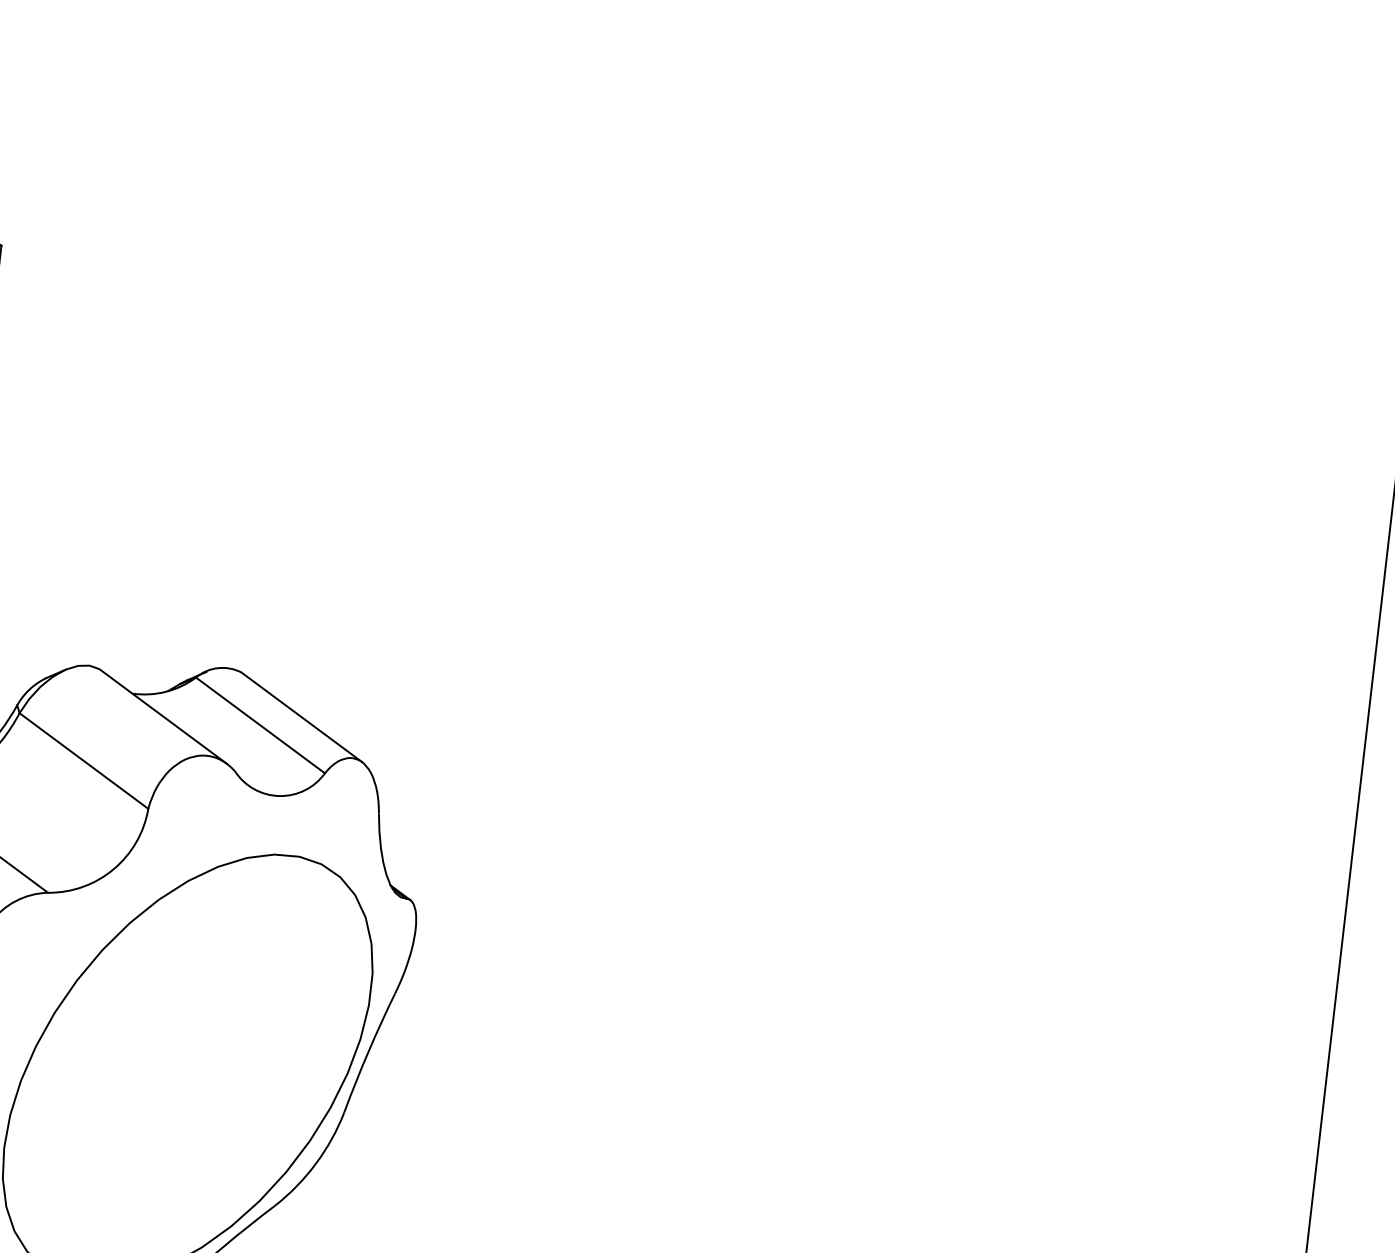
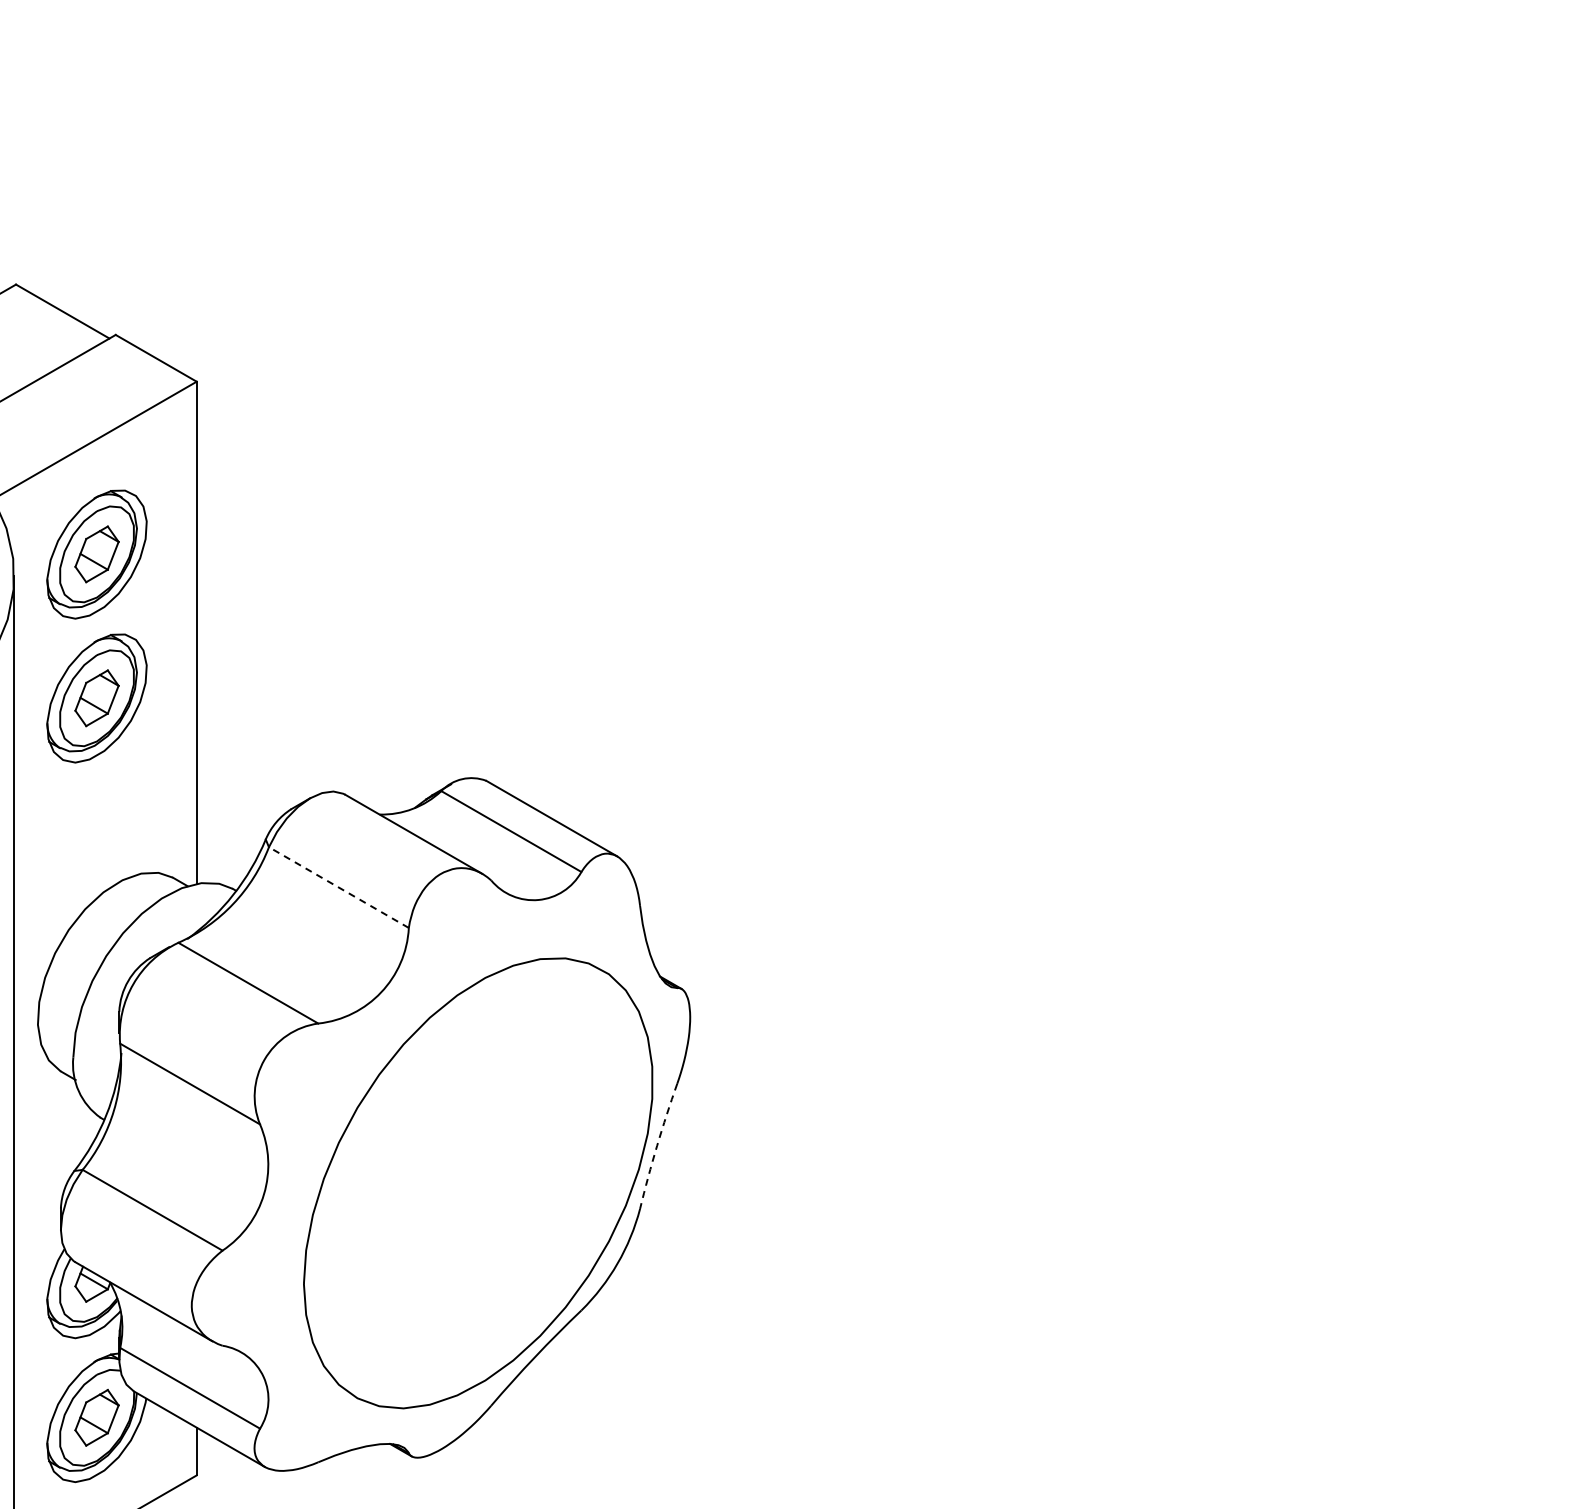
line: (83, 760) -> (338, 887), solid -> dashed
arc: (368, 1051) -> (657, 1145), solid -> dashed

